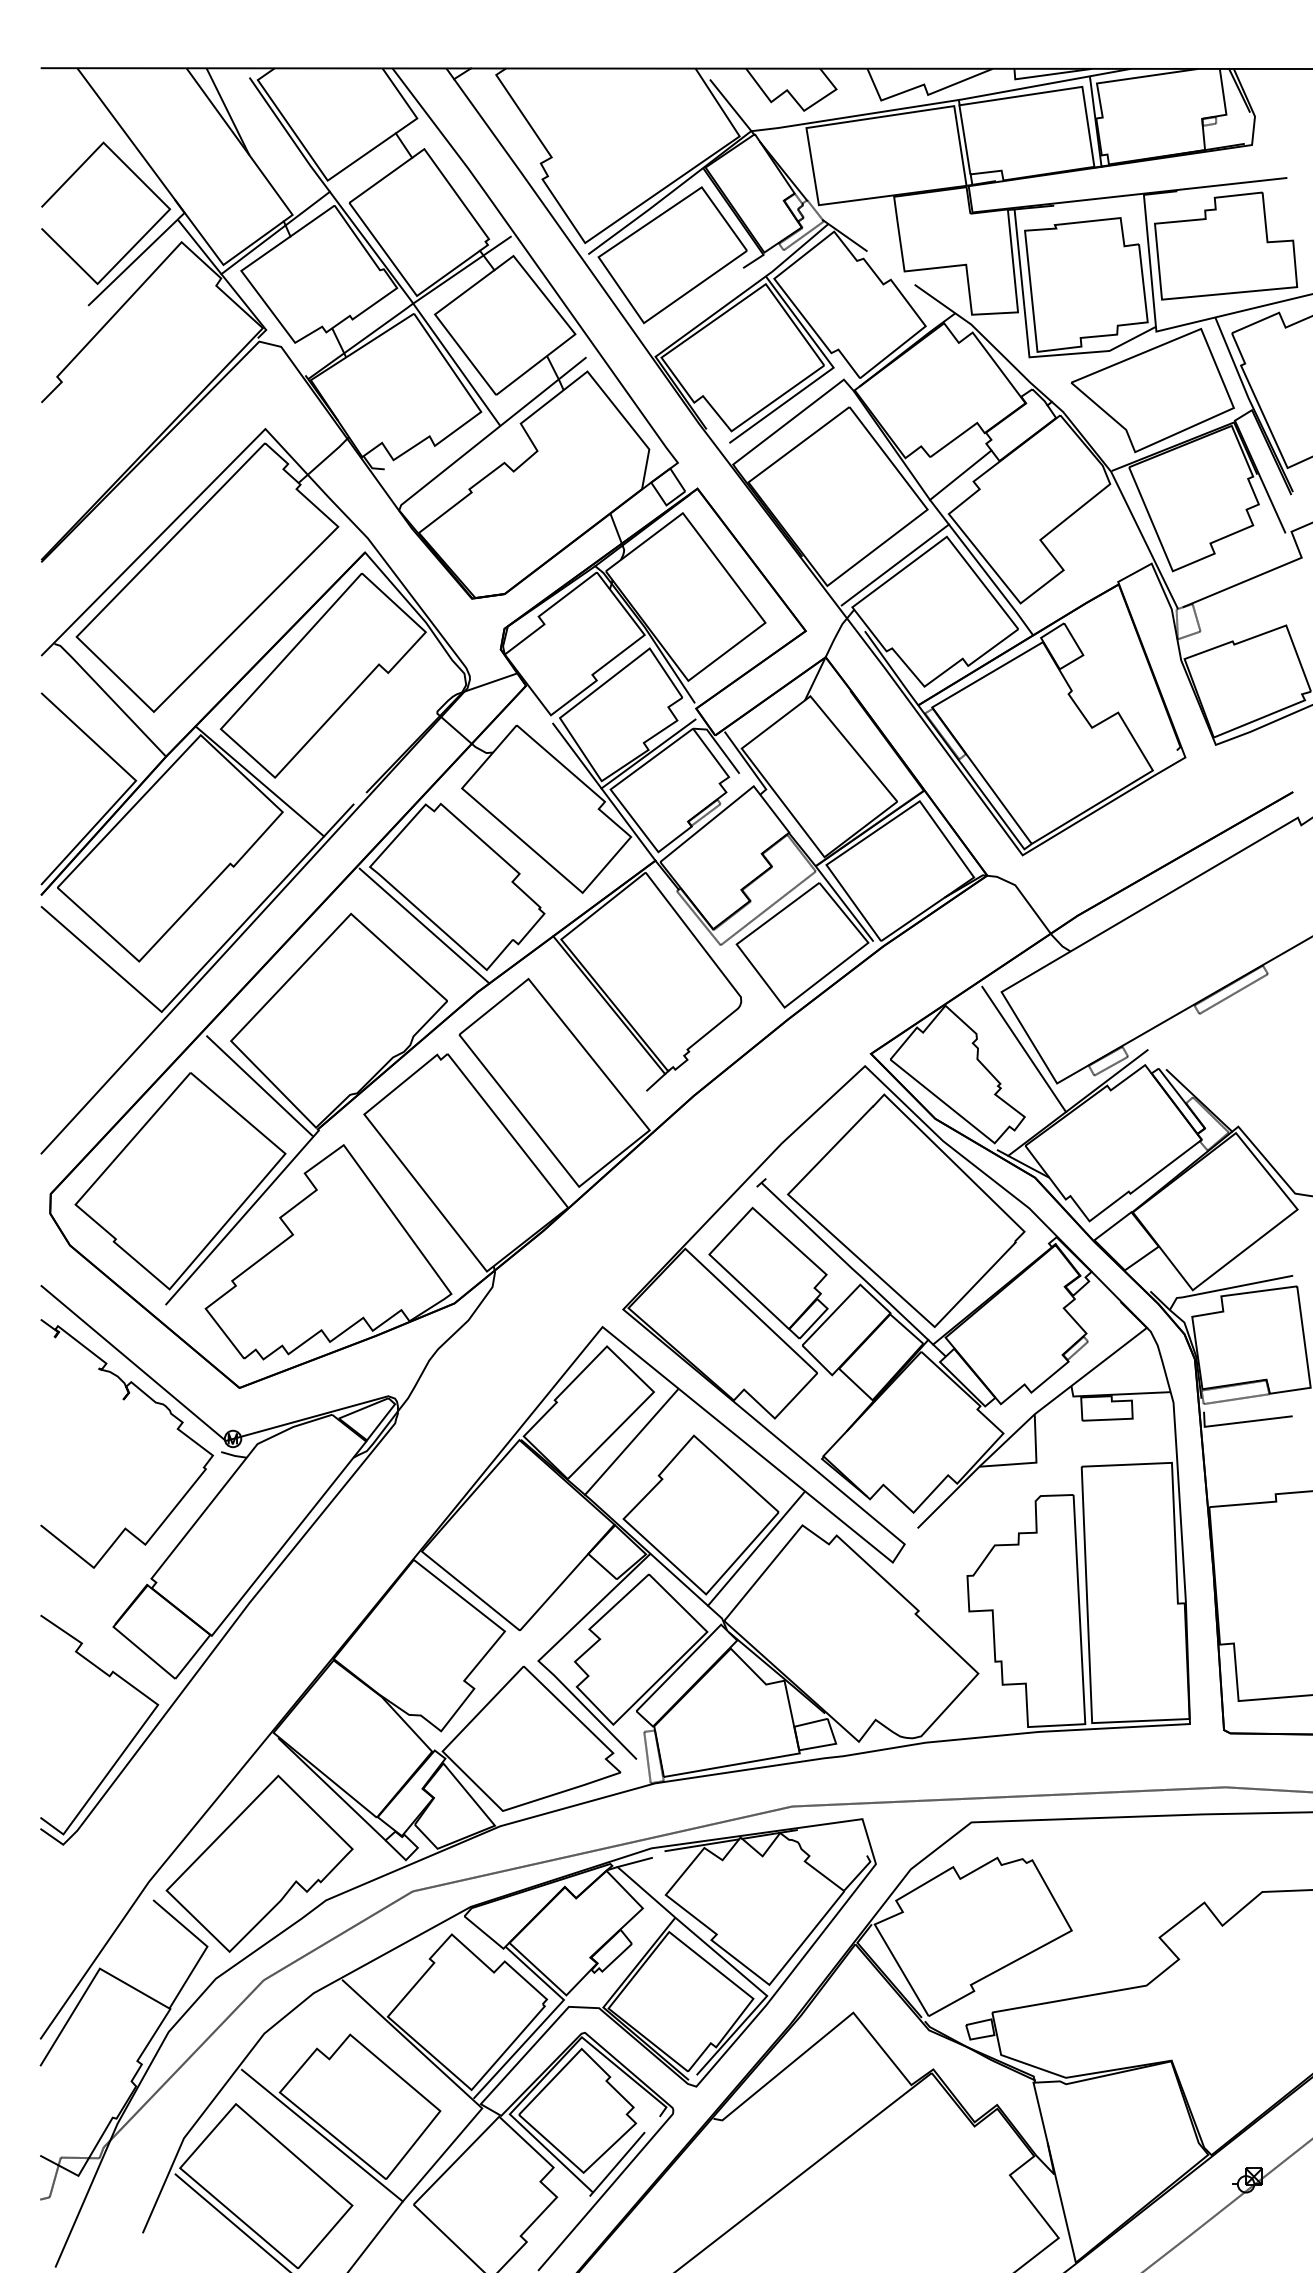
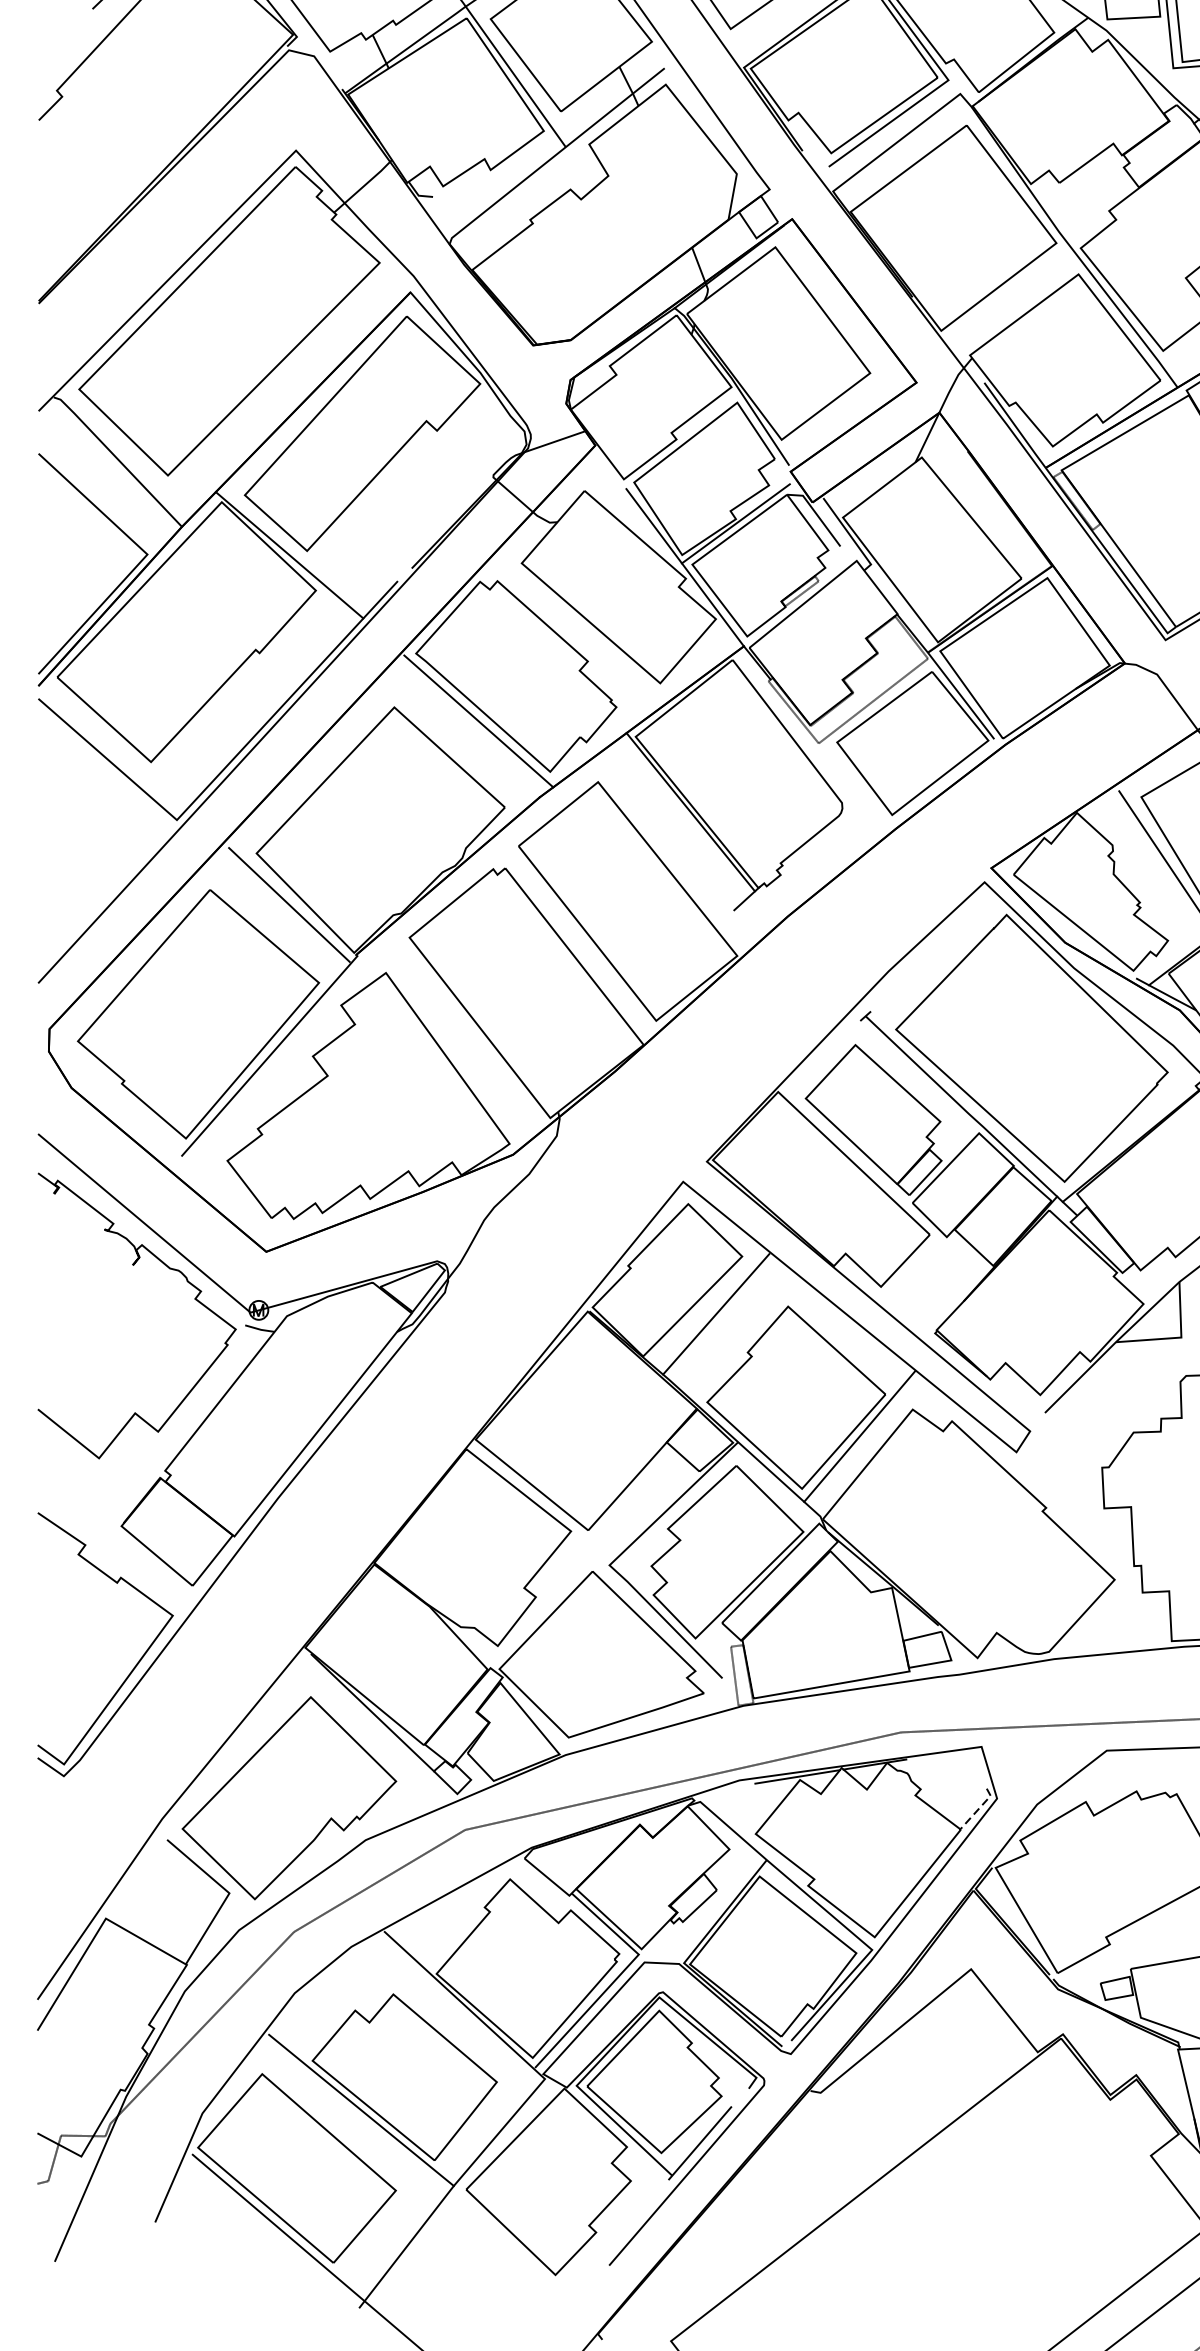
line: (960, 474) -> (1094, 202), removed
line: (894, 564) -> (1018, 306), removed
line: (634, 1862) -> (719, 1796), removed
line: (859, 1873) -> (978, 1809), solid -> dashed

